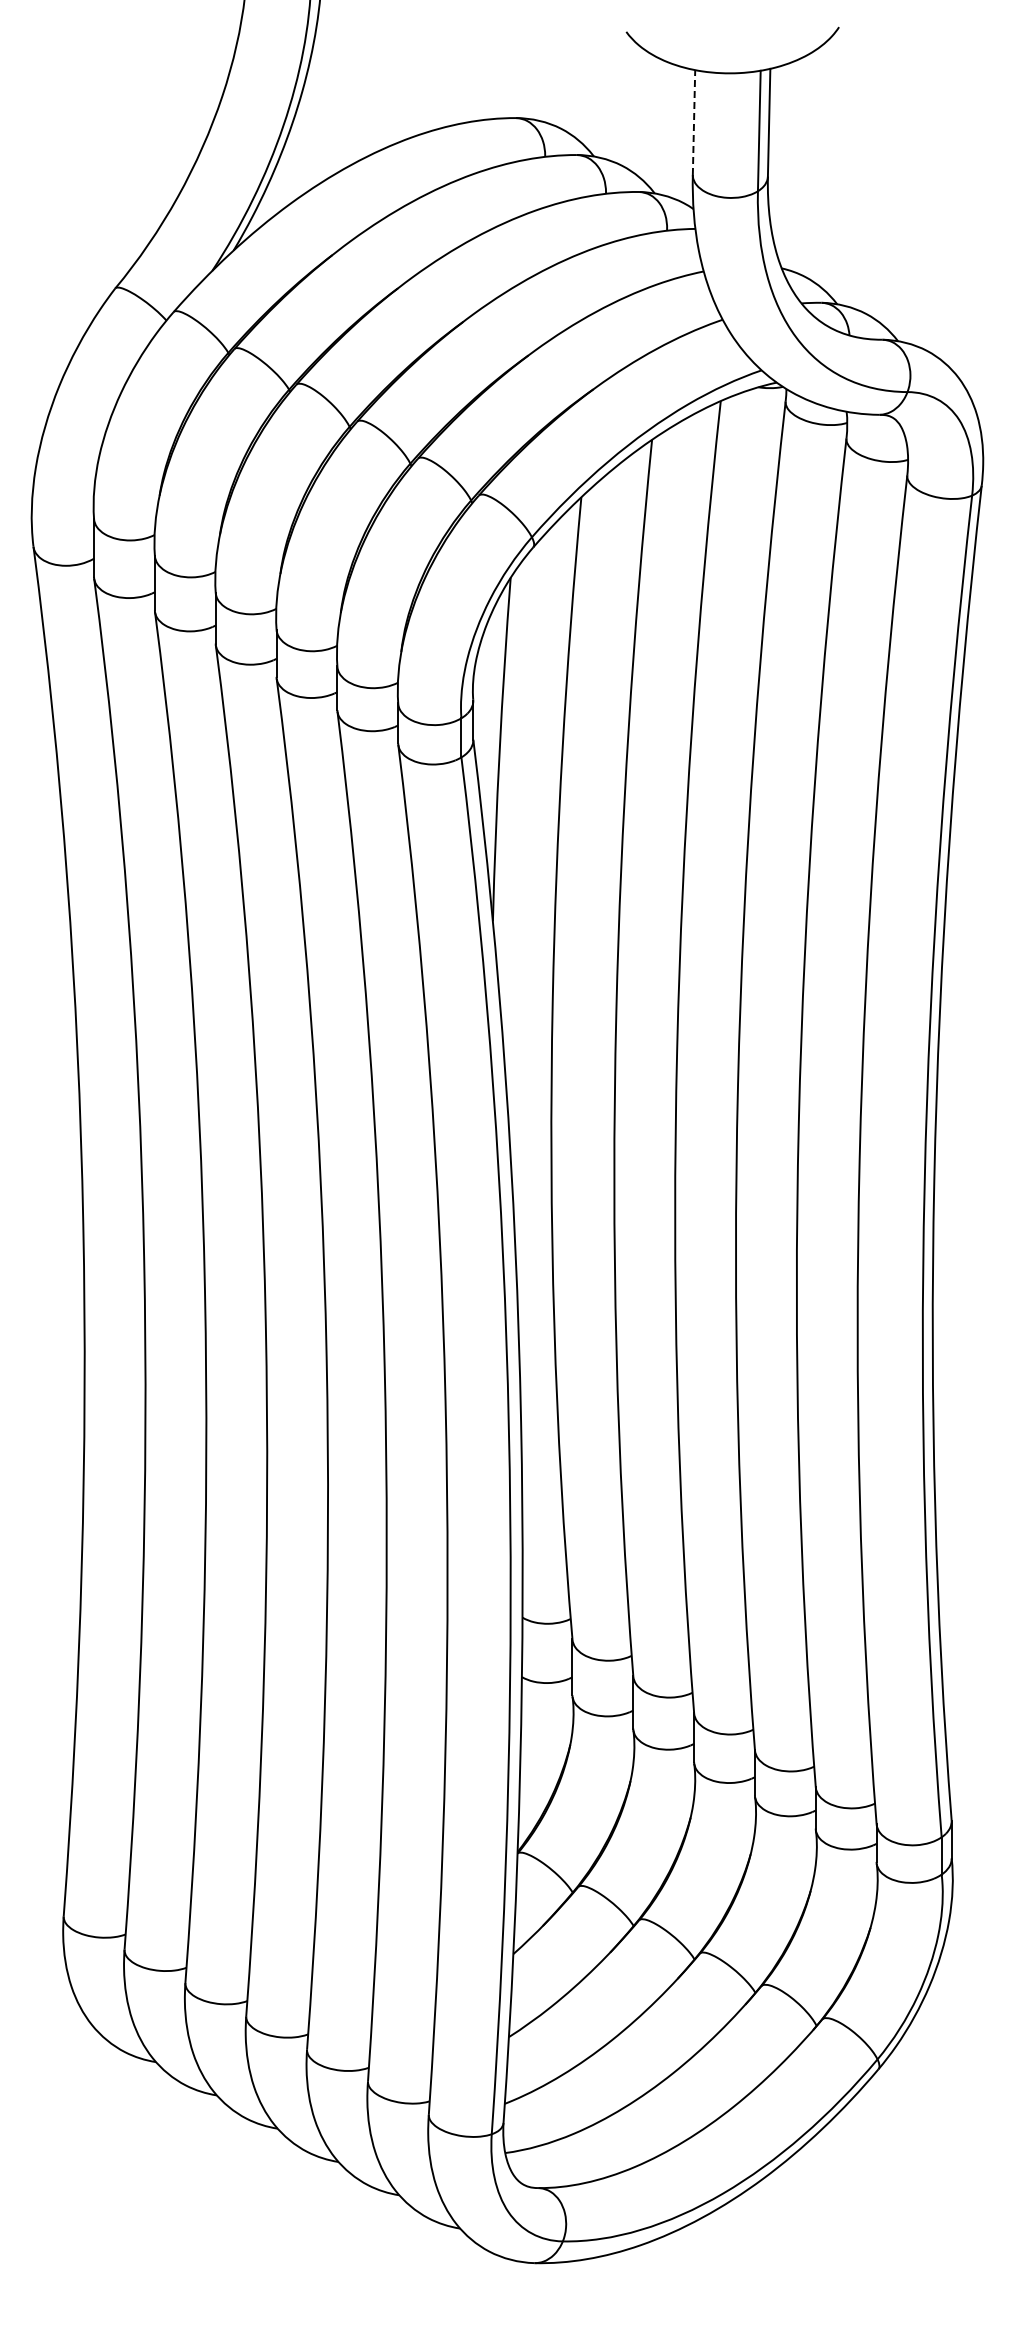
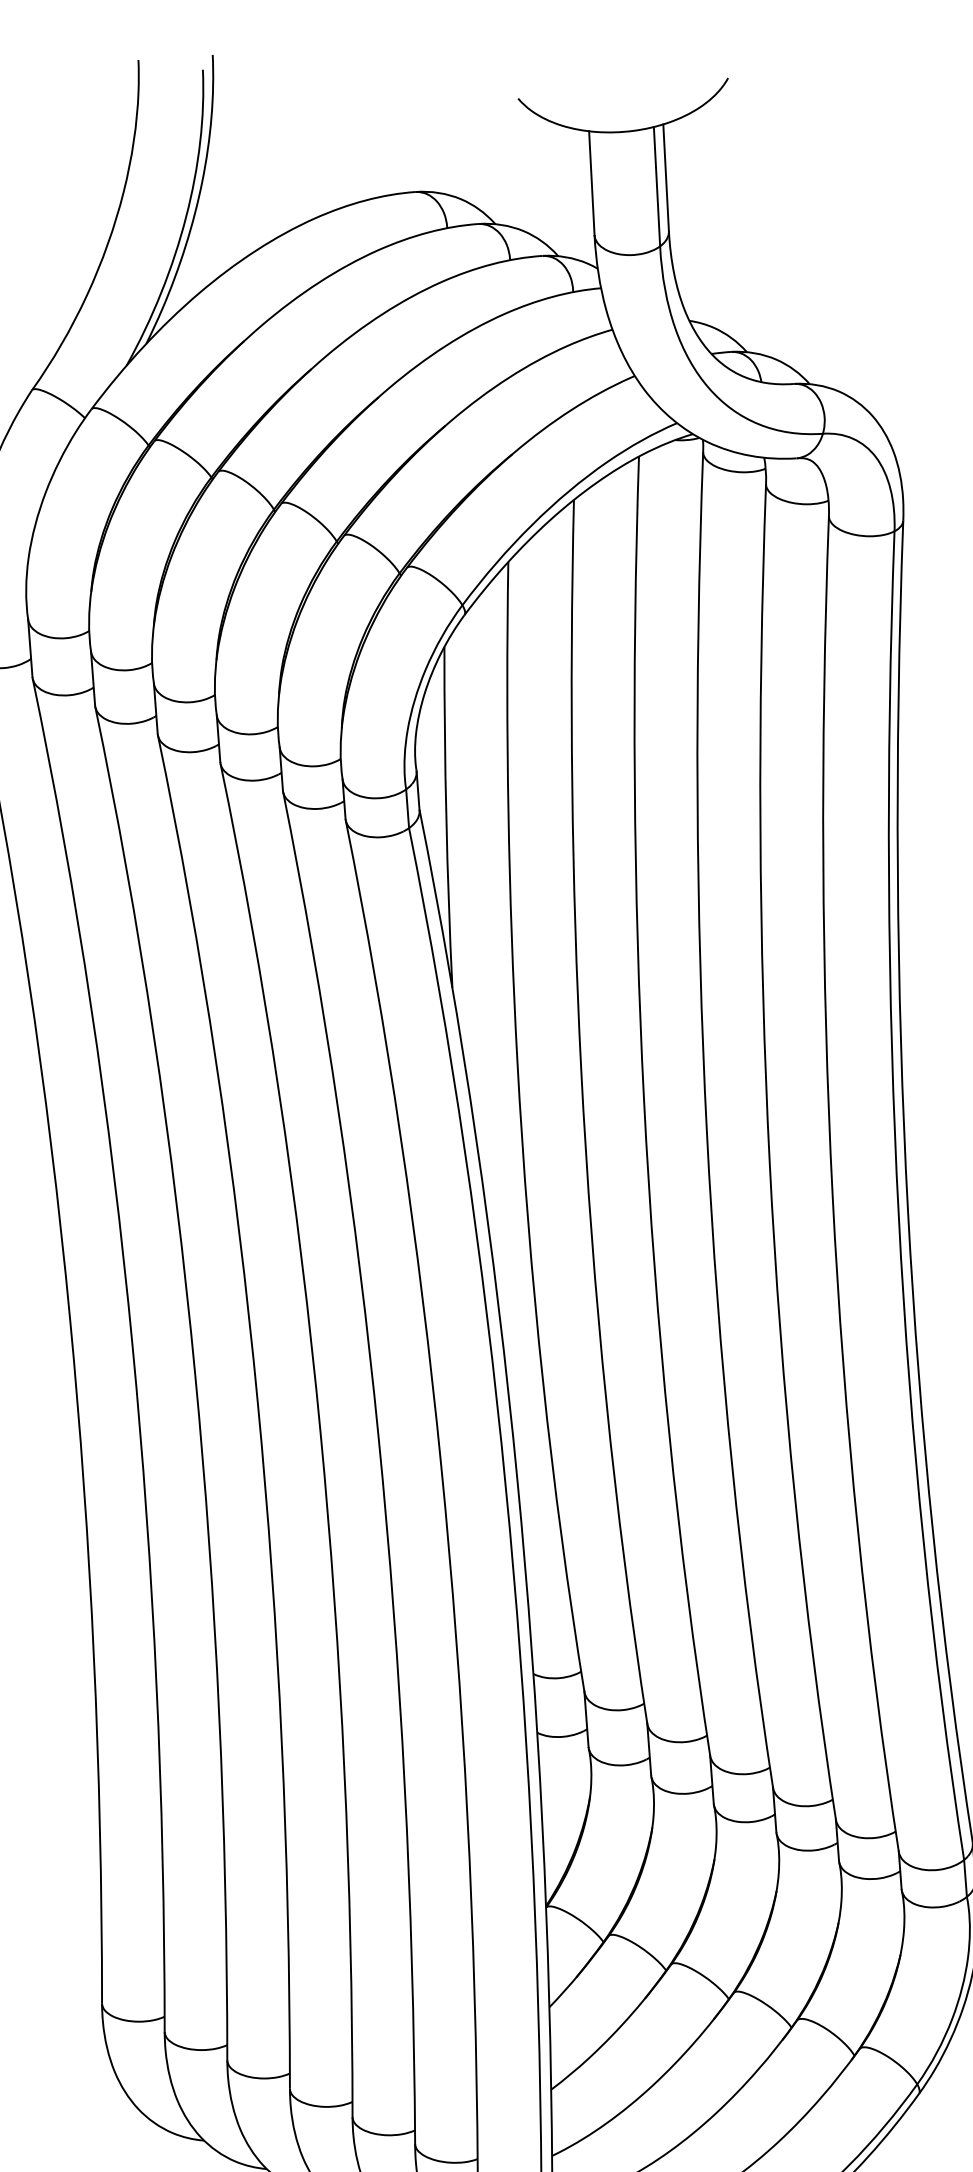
line: (694, 122) -> (592, 183), dashed -> solid

